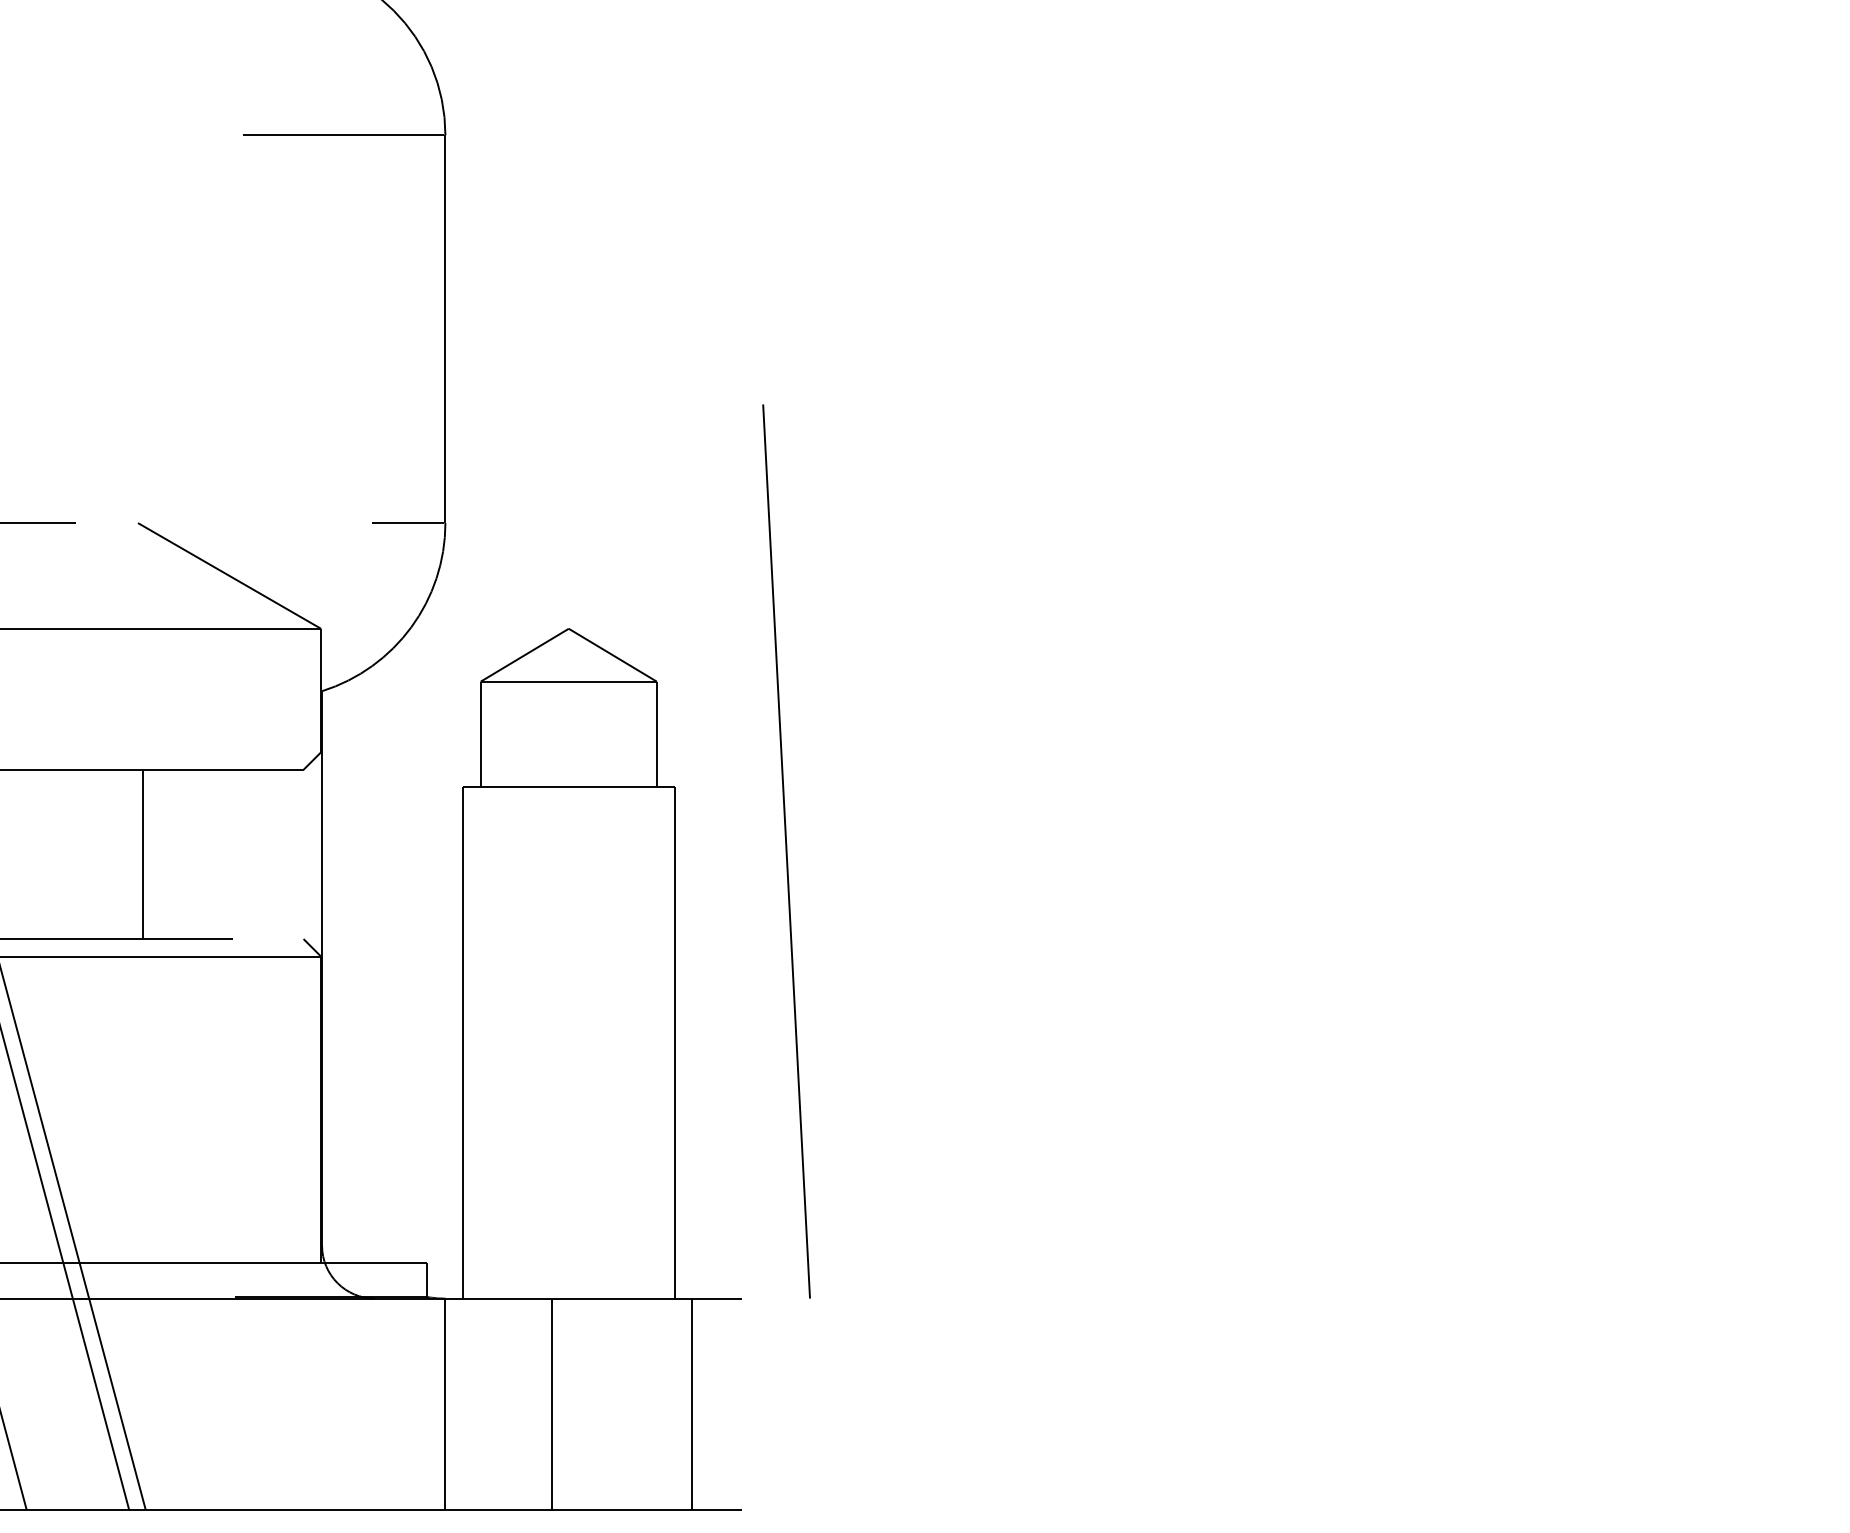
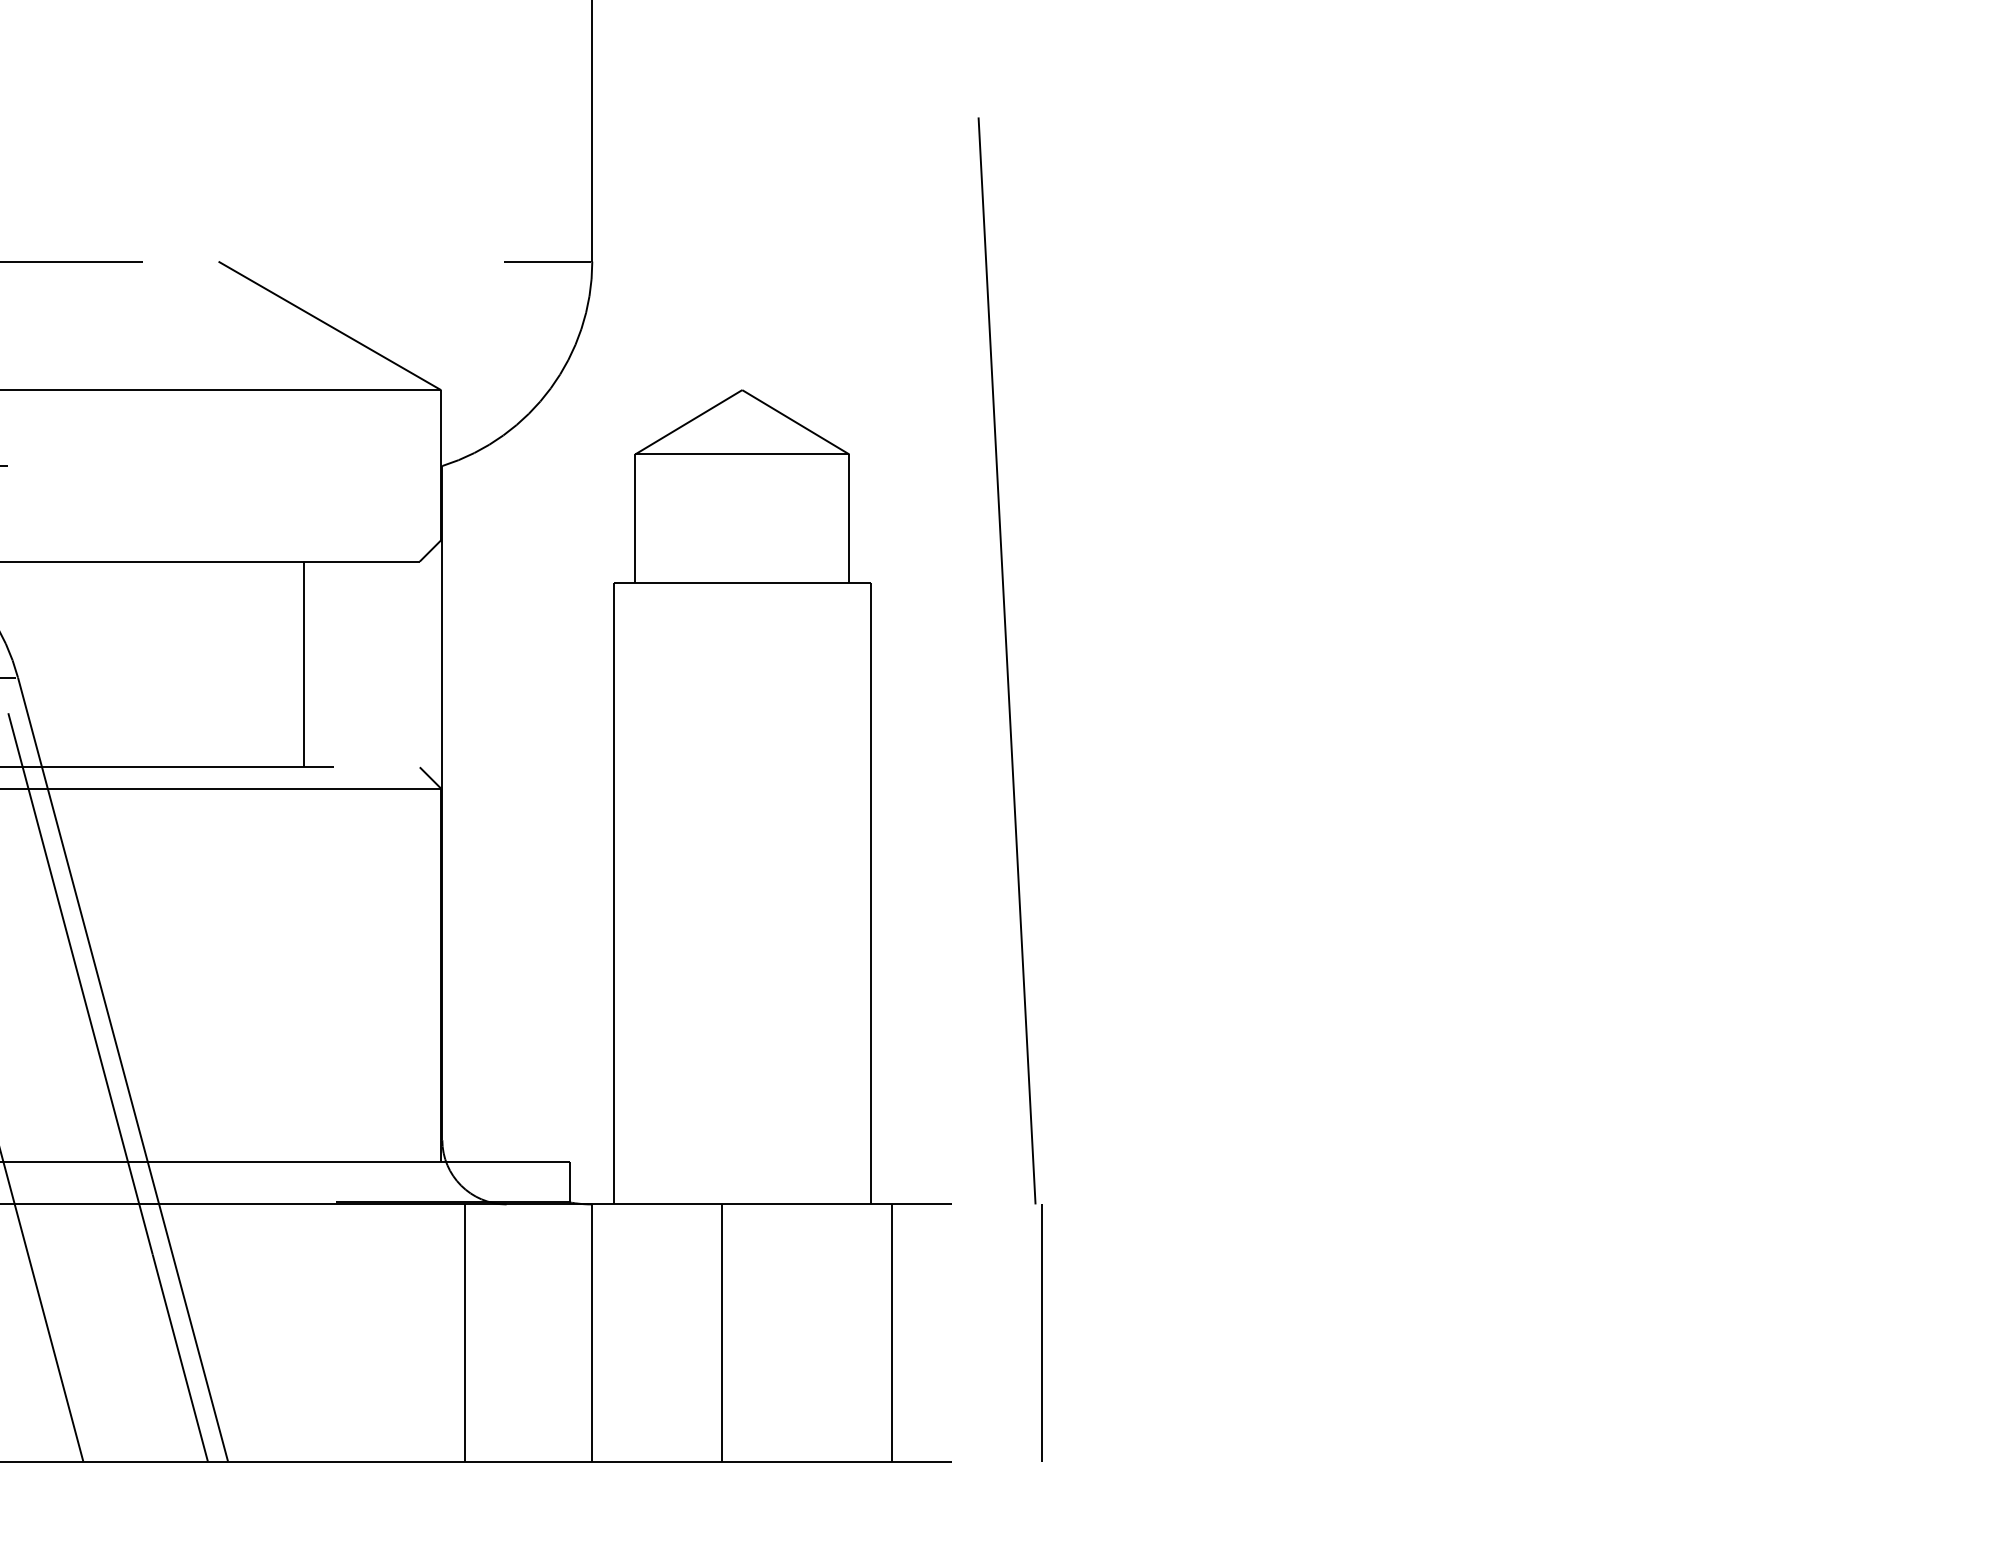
line: (143, 854) -> (304, 664), moved
line: (340, 1404) -> (464, 1333), added
line: (815, 1404) -> (1042, 1333), added

